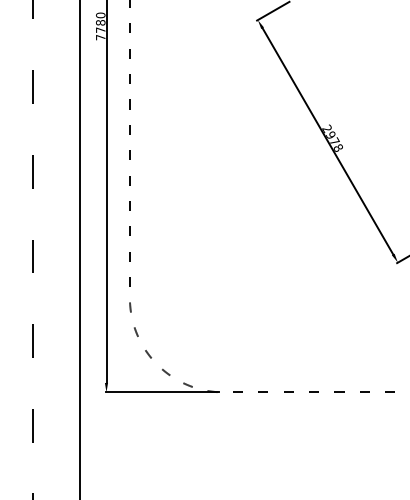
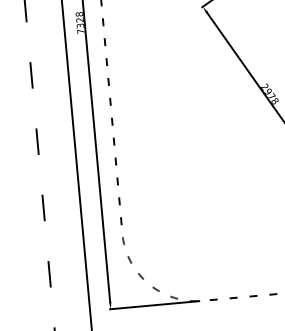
text: (100, 22) -> (79, 19), 7780 -> 7328

